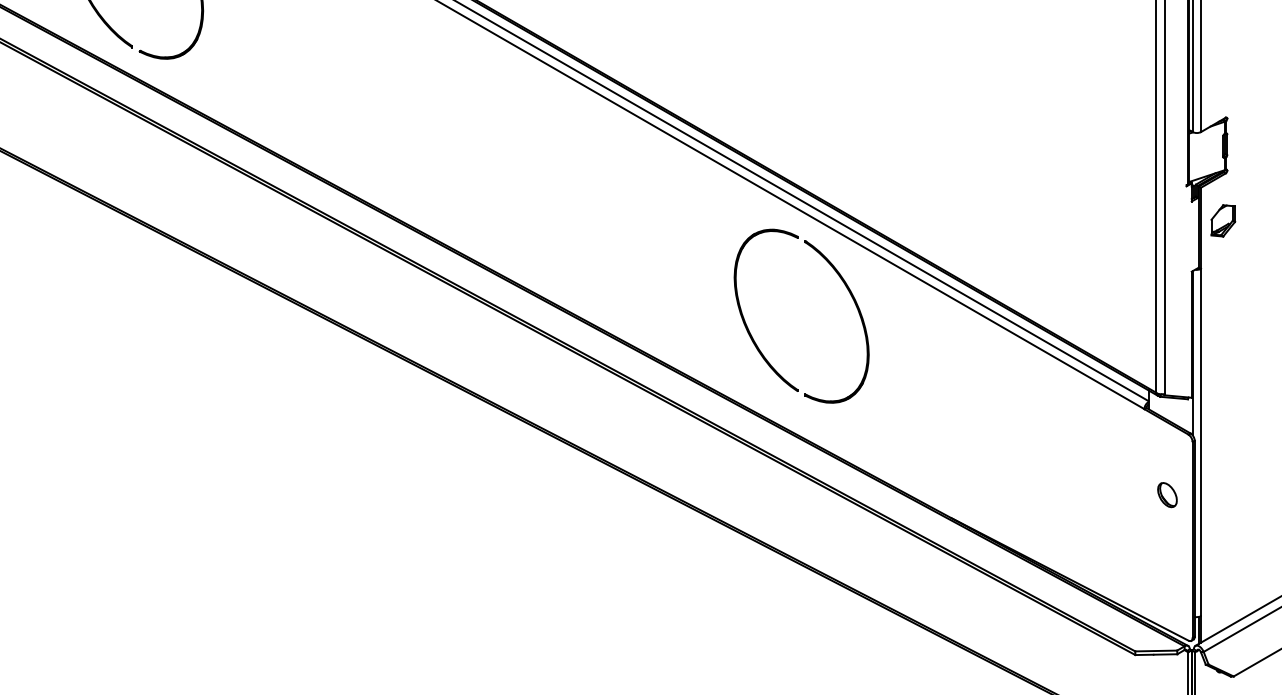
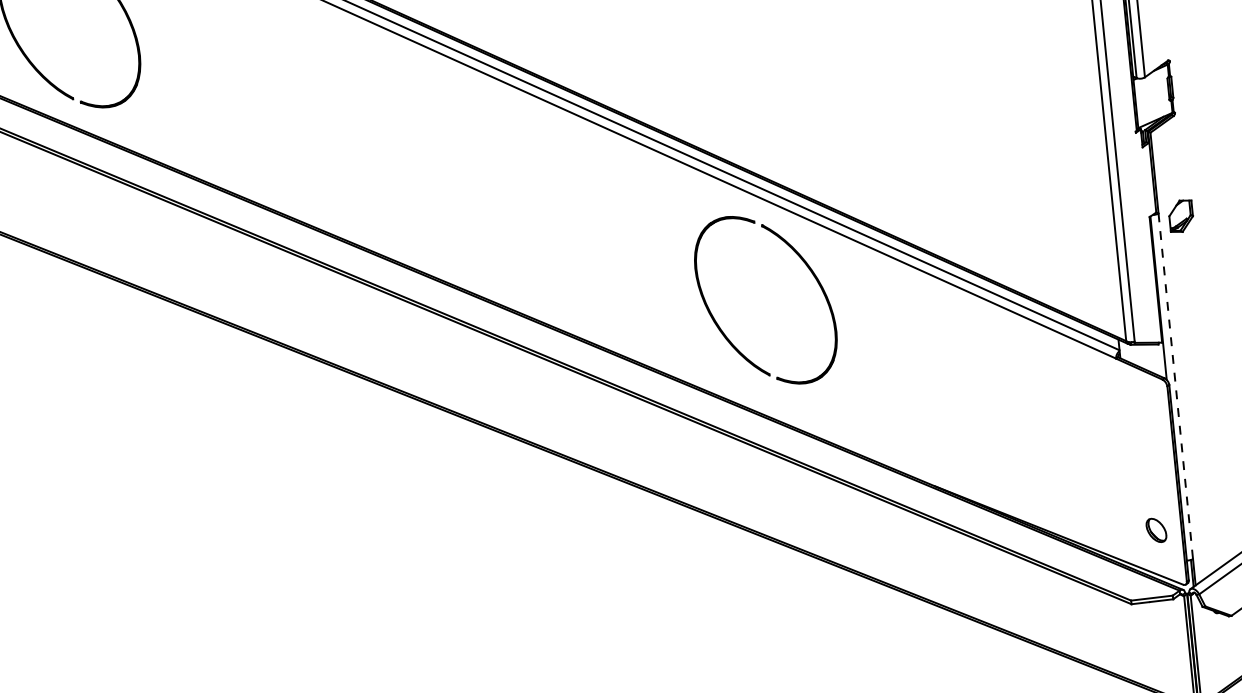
part: (1223, 220) -> (1181, 215), moved
line: (1201, 442) -> (1176, 386), solid -> dashed
part: (1167, 495) -> (1156, 530), moved

